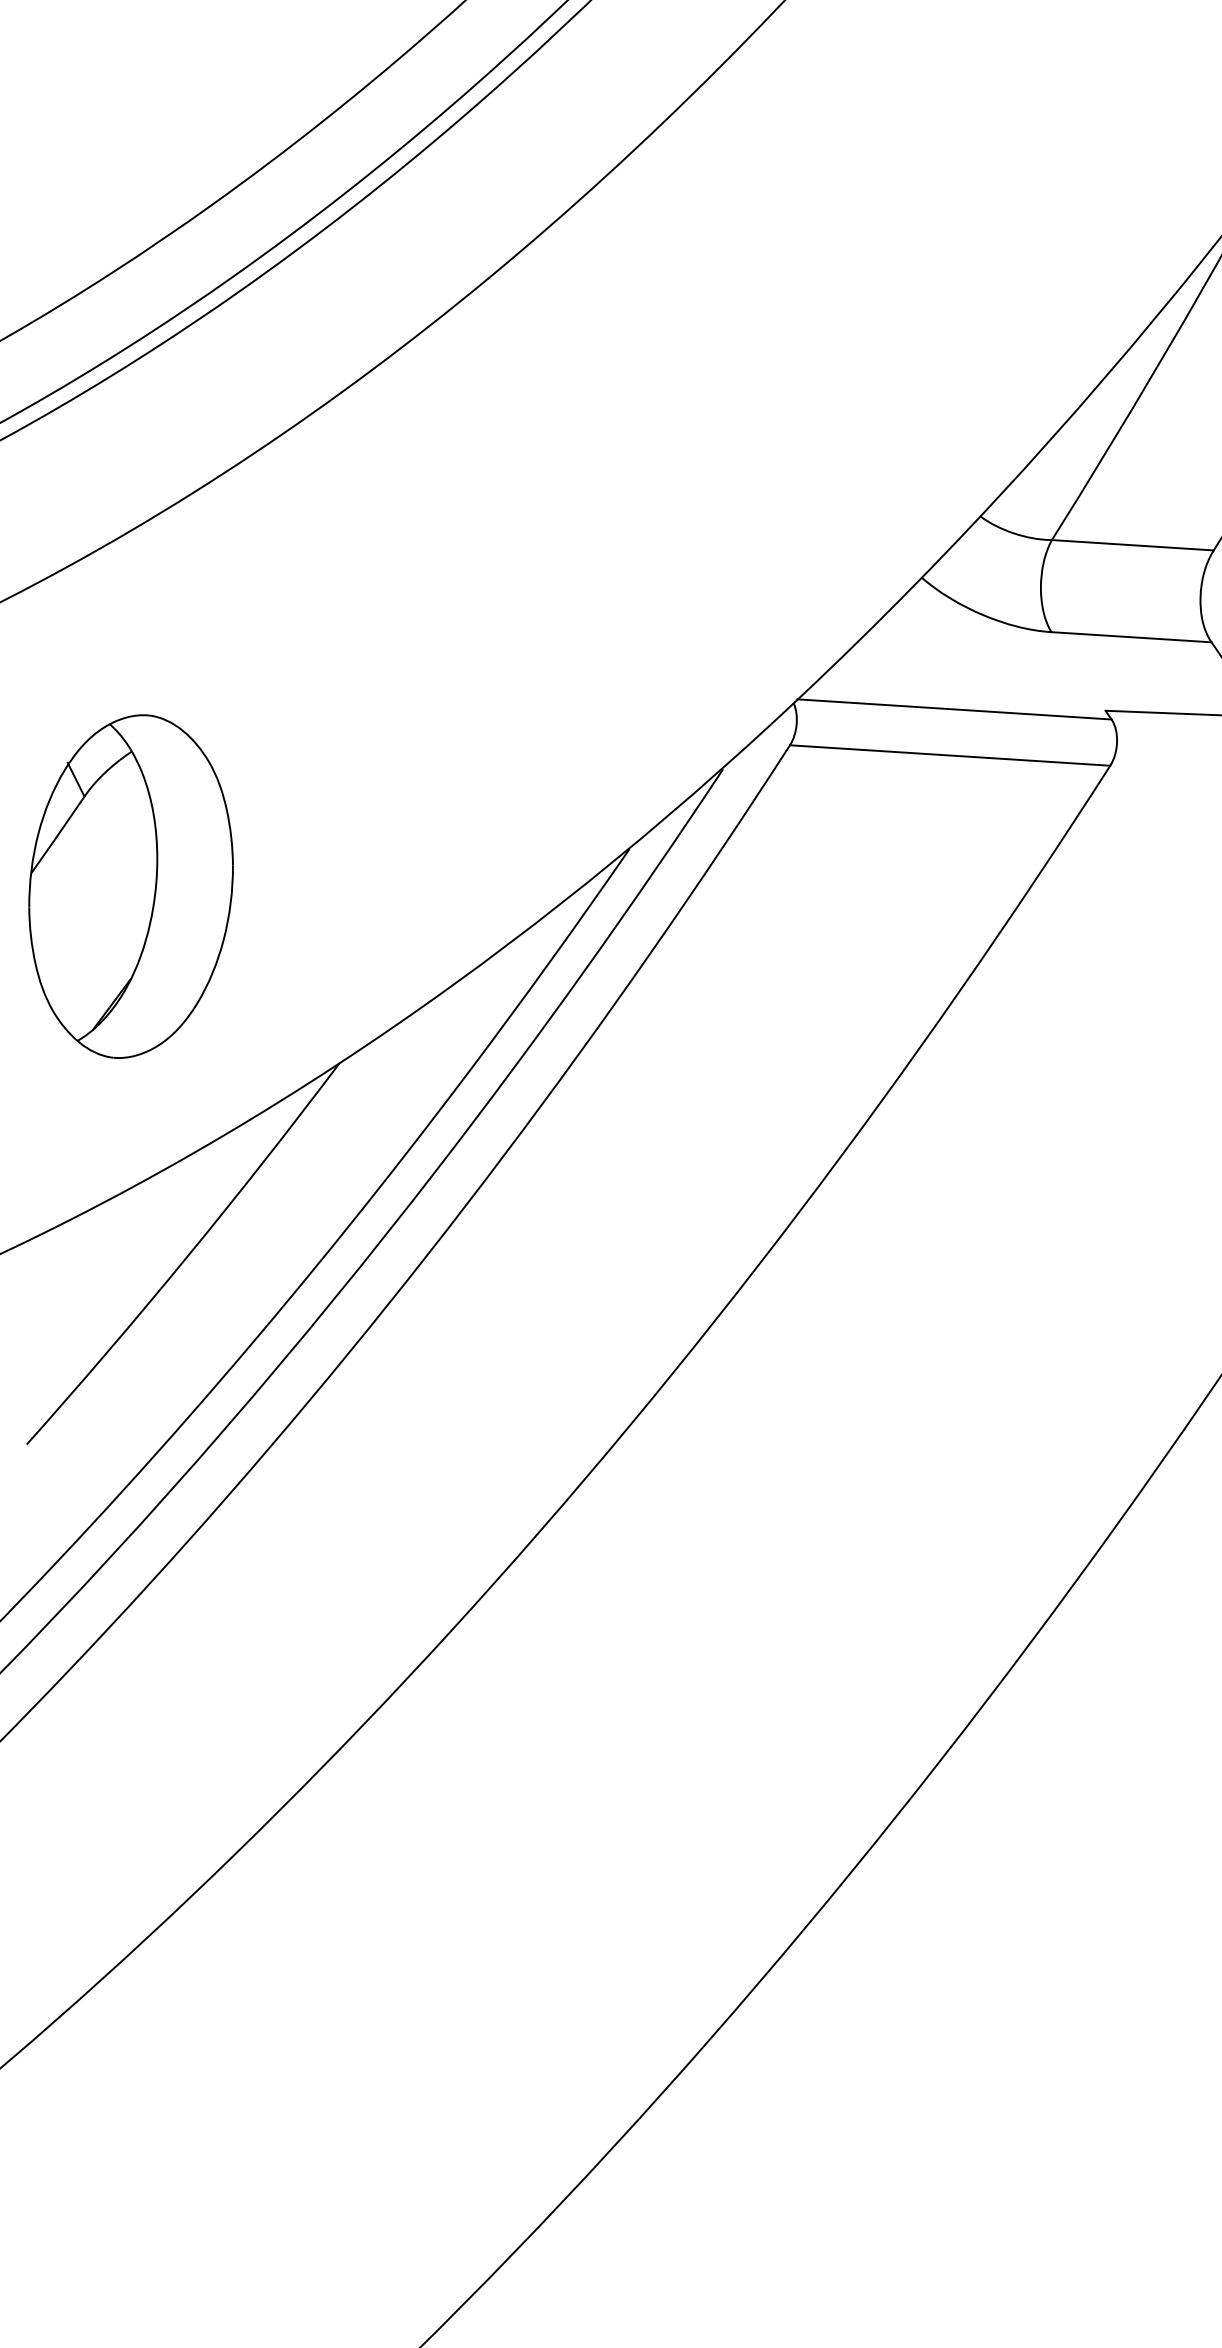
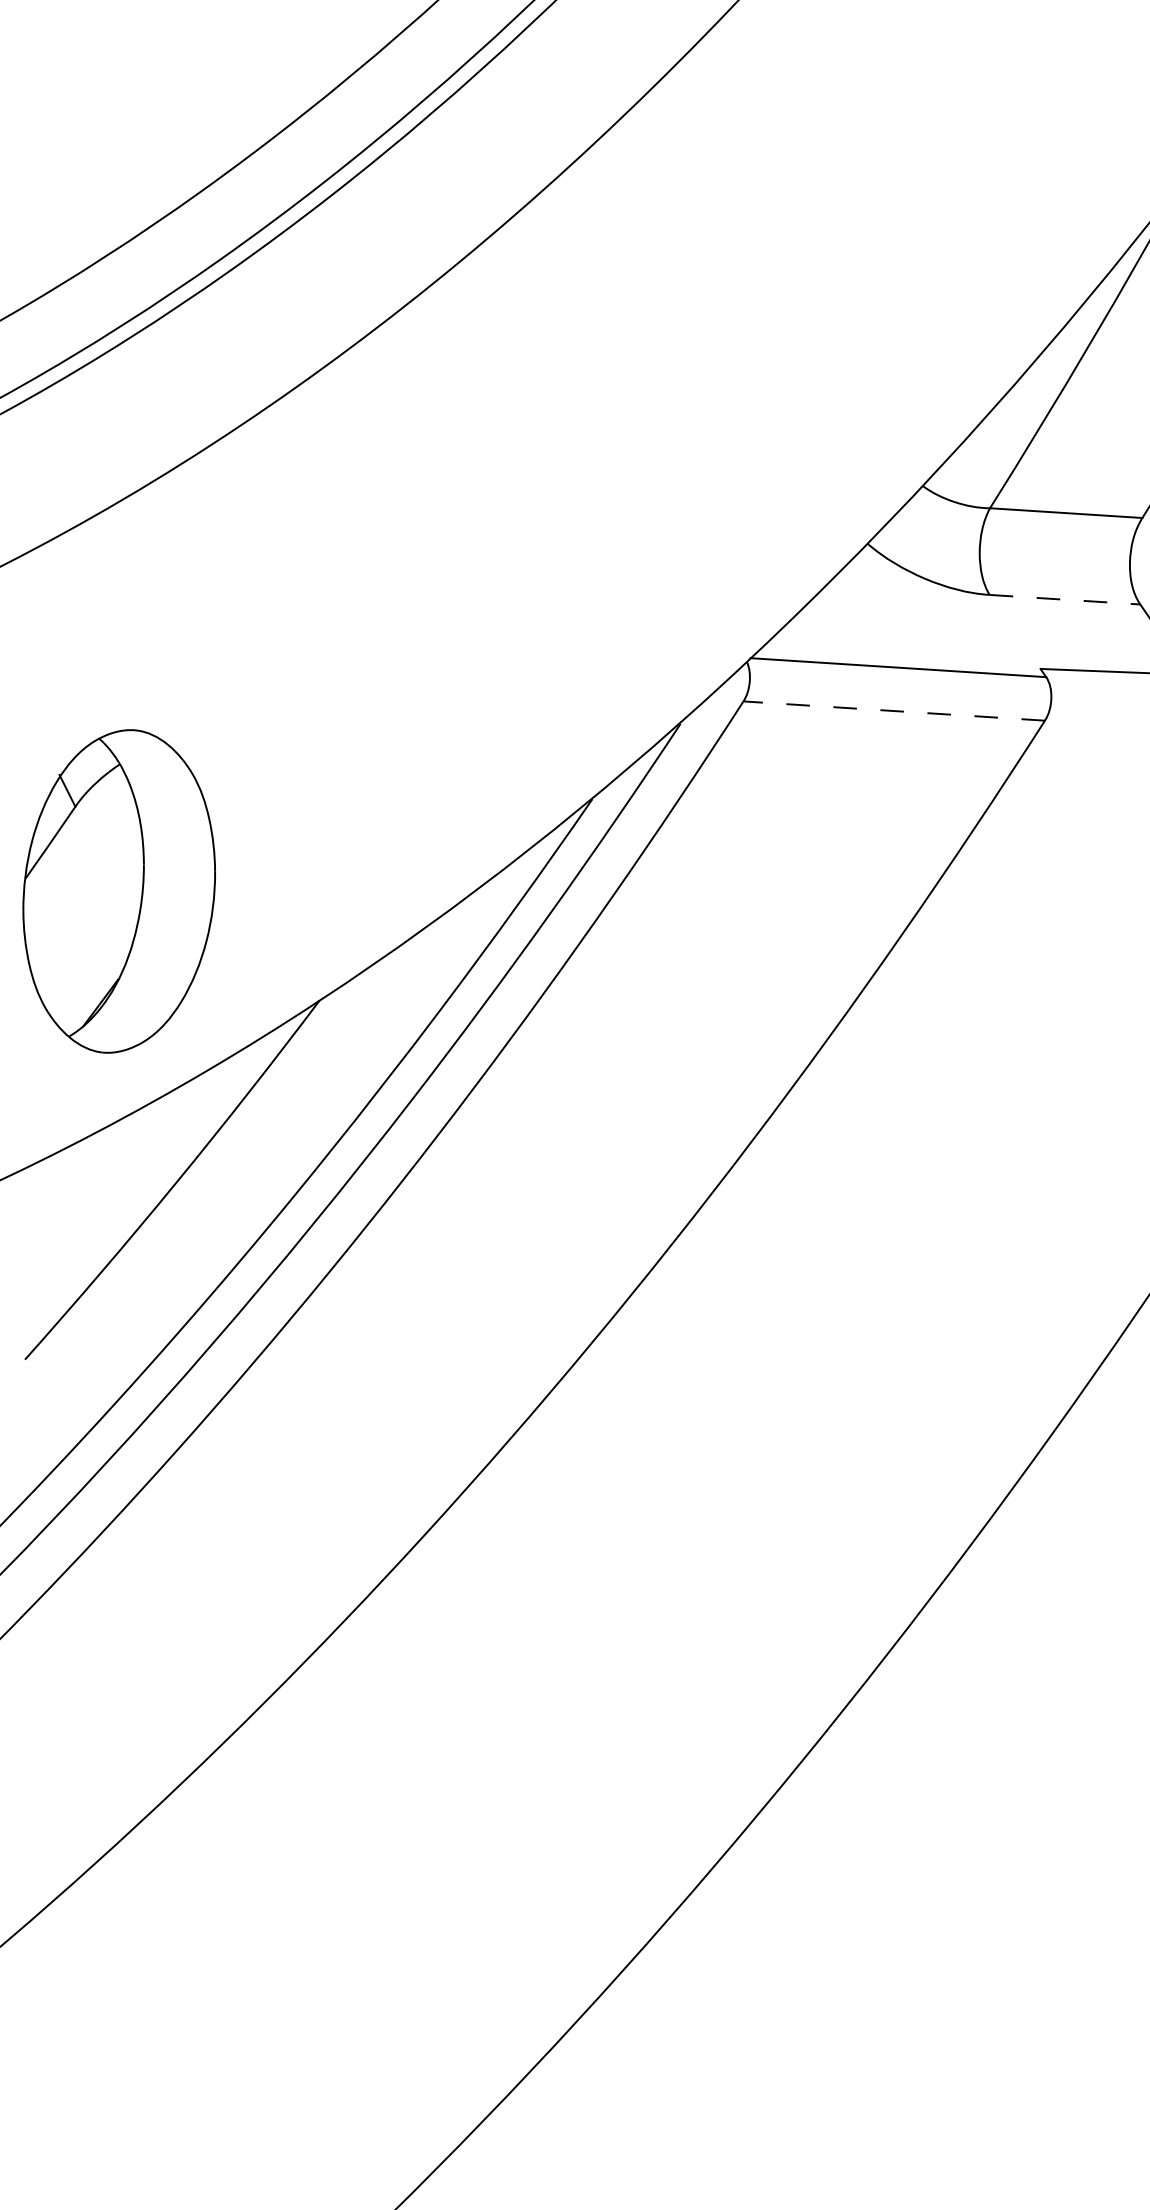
line: (1132, 637) -> (1065, 599), solid -> dashed
line: (949, 755) -> (893, 711), solid -> dashed
part: (130, 886) -> (118, 891), moved

